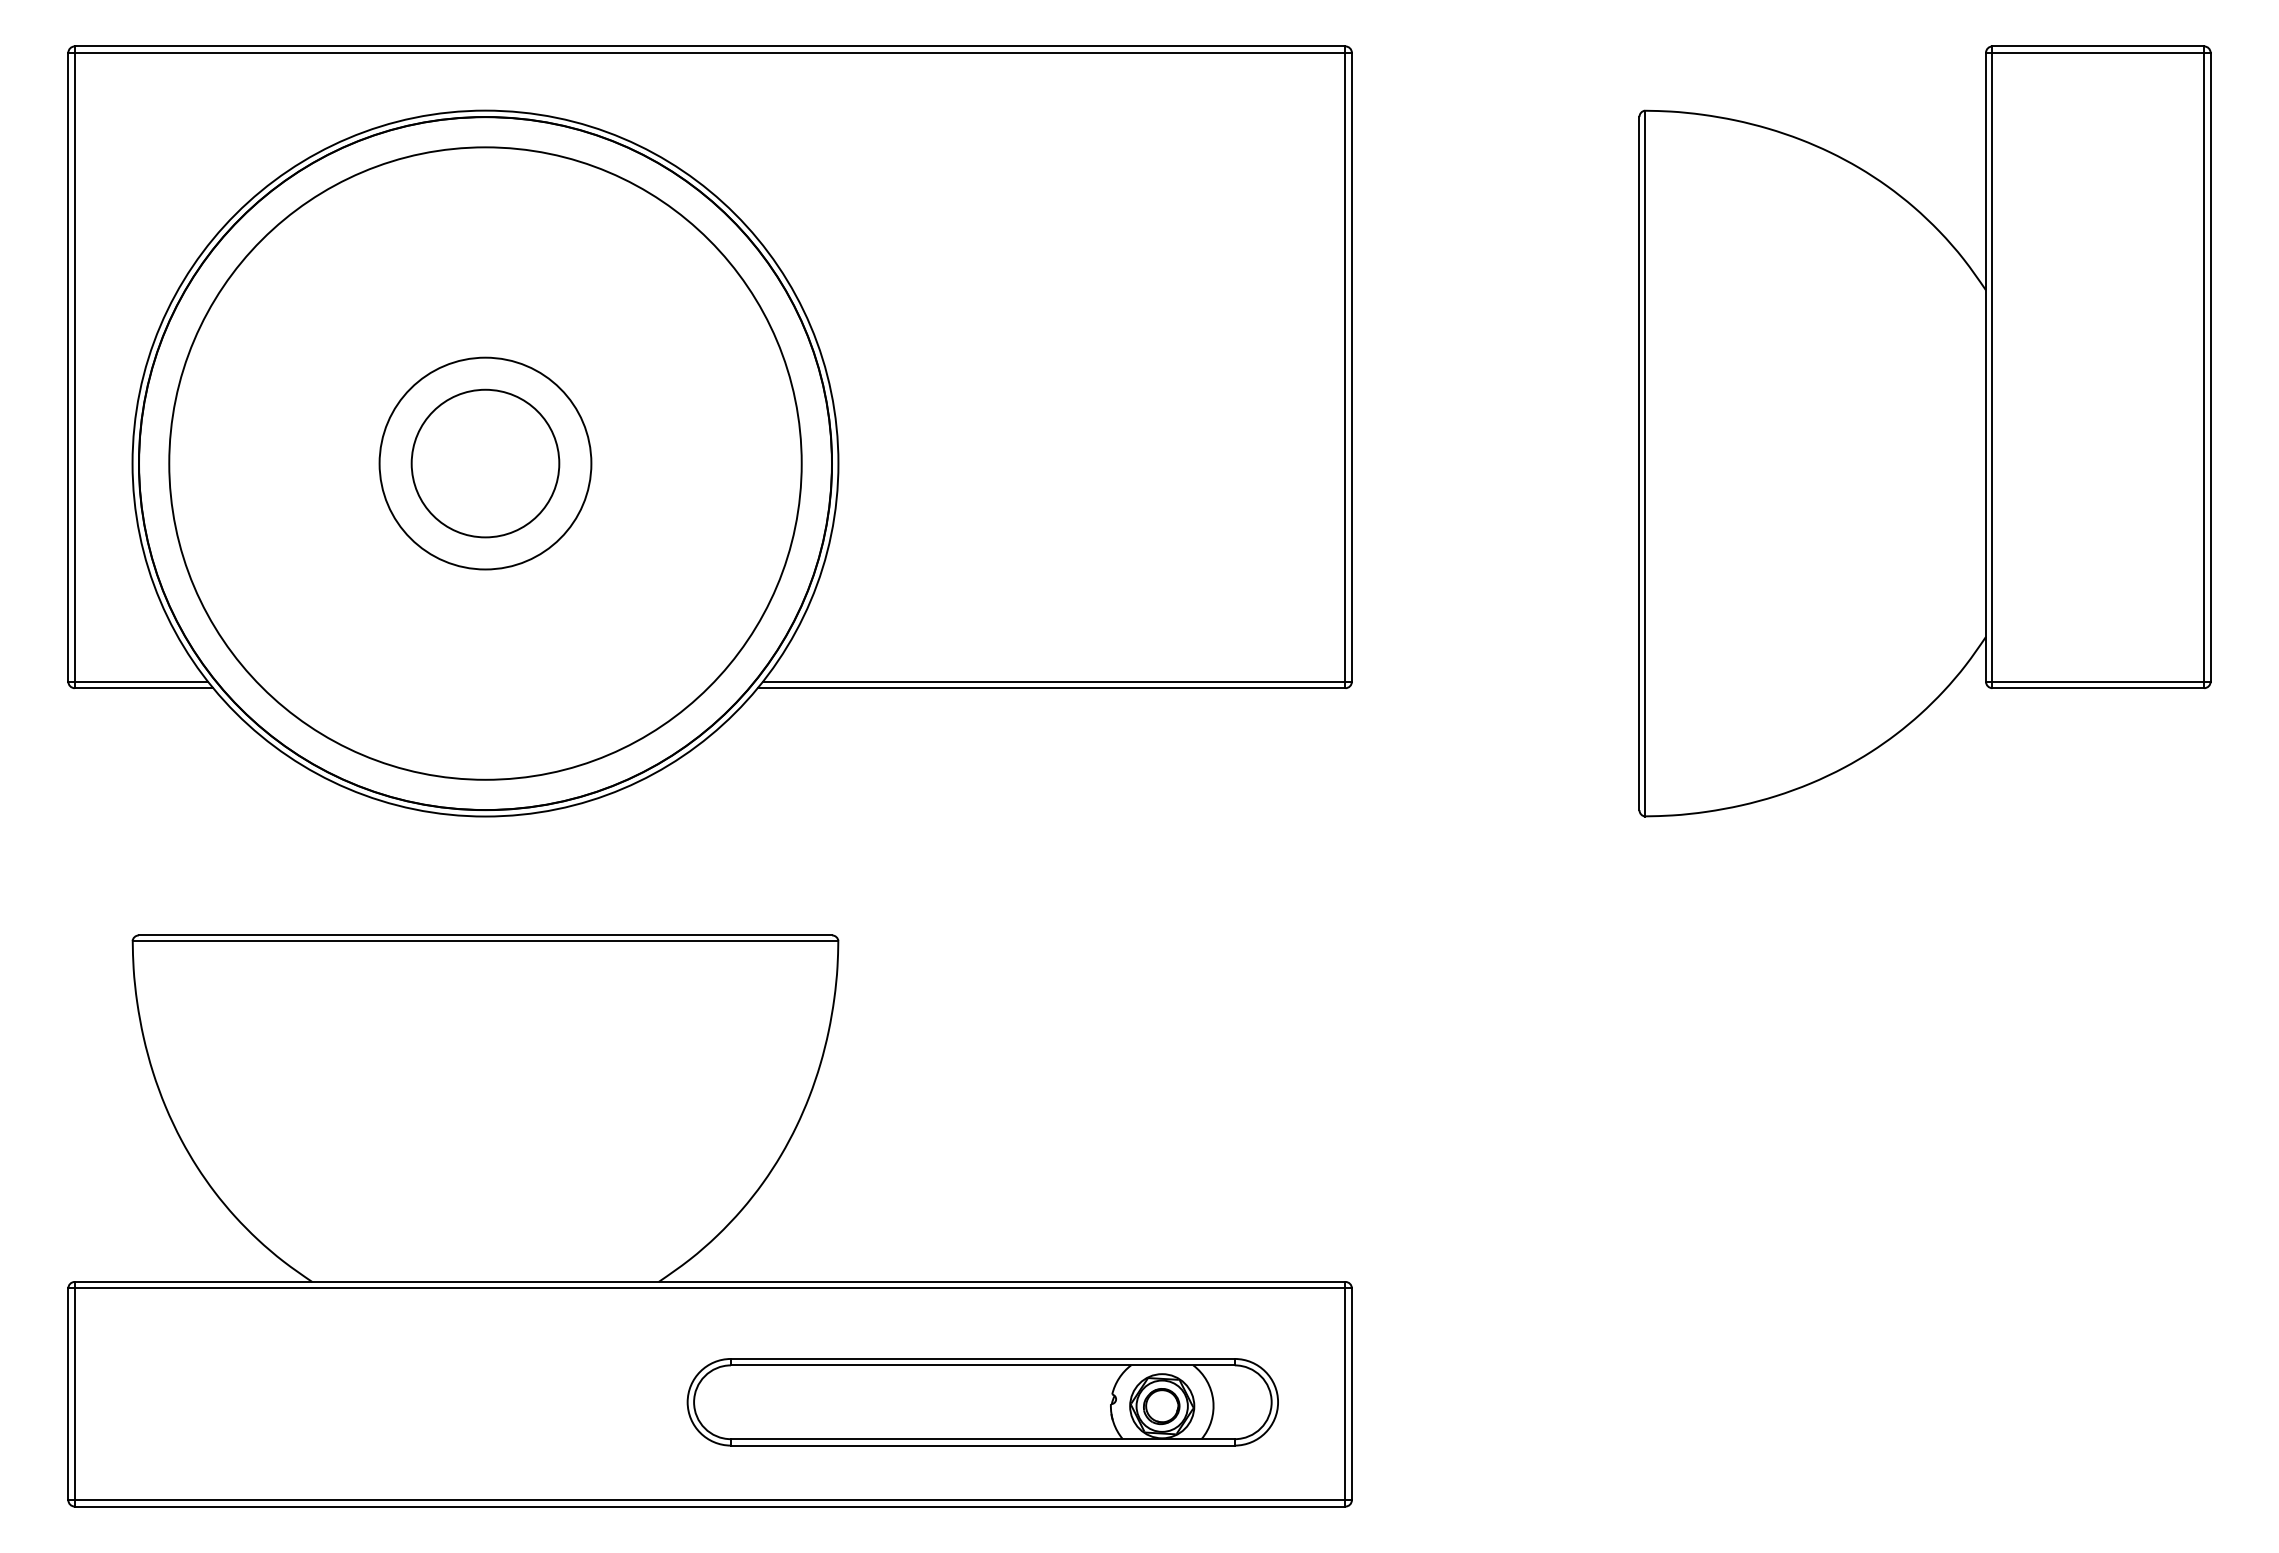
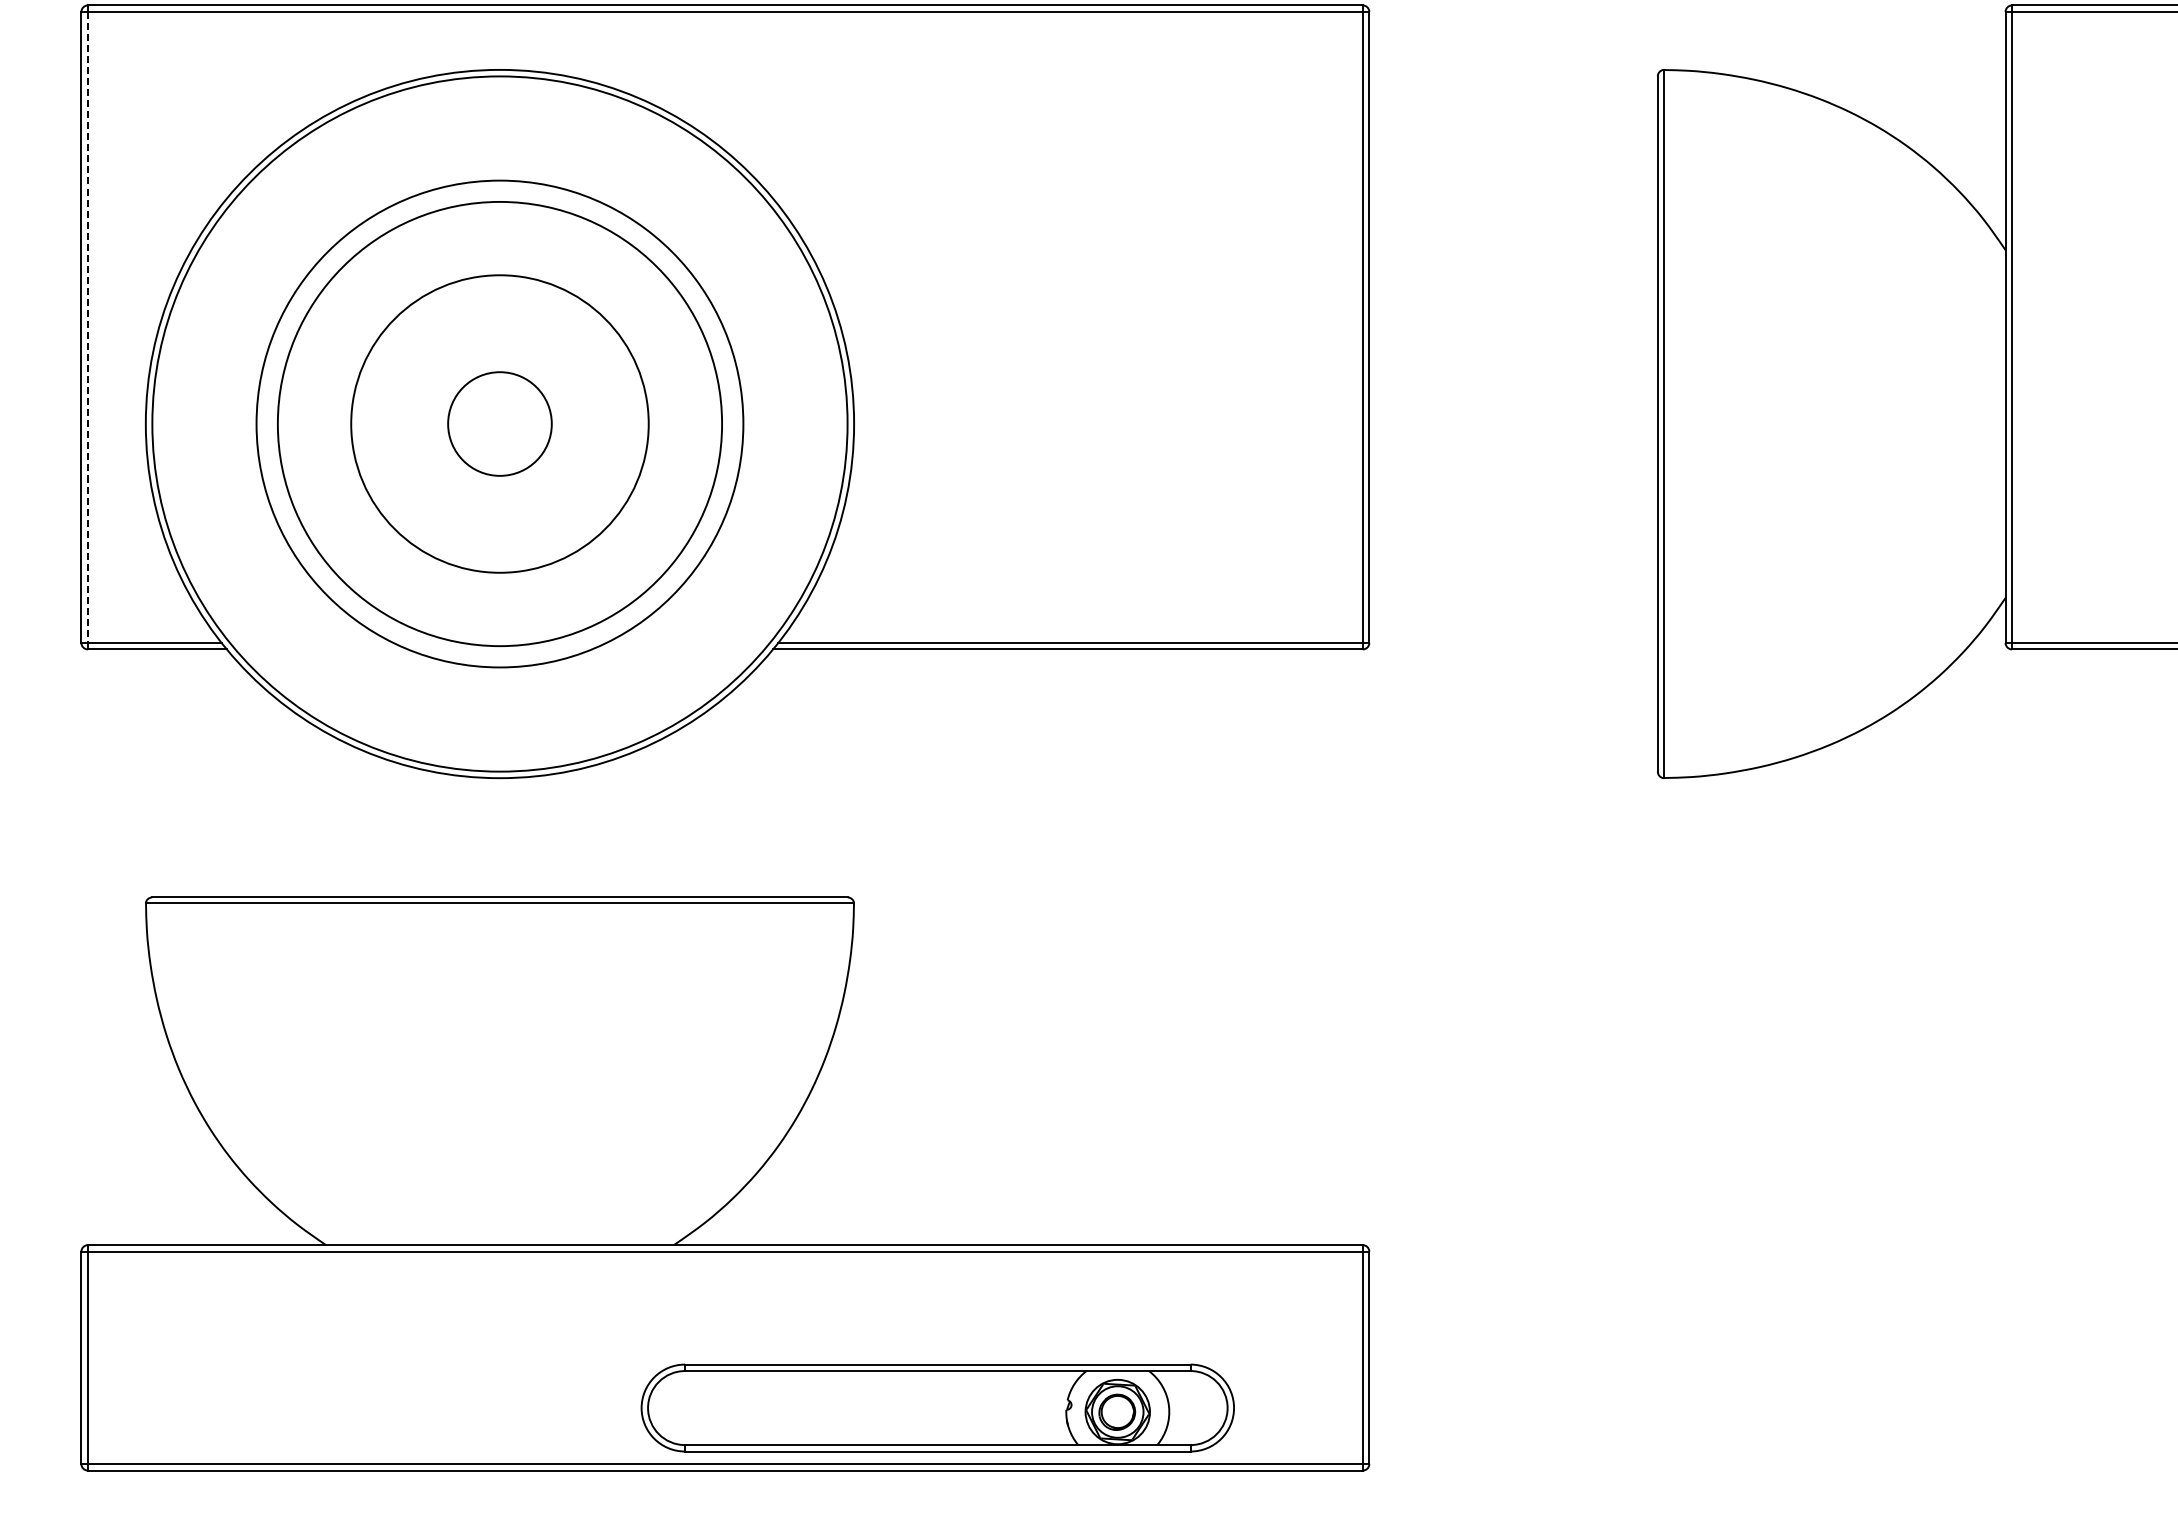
line: (74, 367) -> (87, 327), solid -> dashed
circle: (485, 463) -> (499, 423), size x0.7
circle: (485, 463) -> (499, 423), size x0.7
circle: (485, 463) -> (499, 423), size x0.7
circle: (485, 463) -> (499, 423), size x1.4
part: (982, 1402) -> (937, 1408), moved

